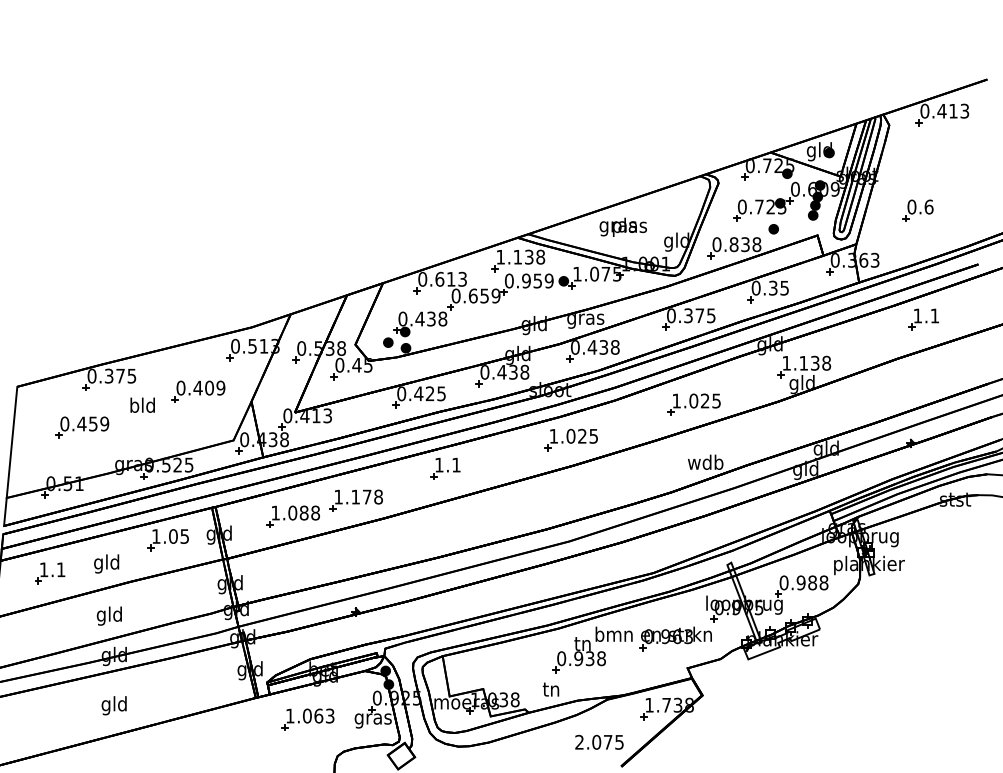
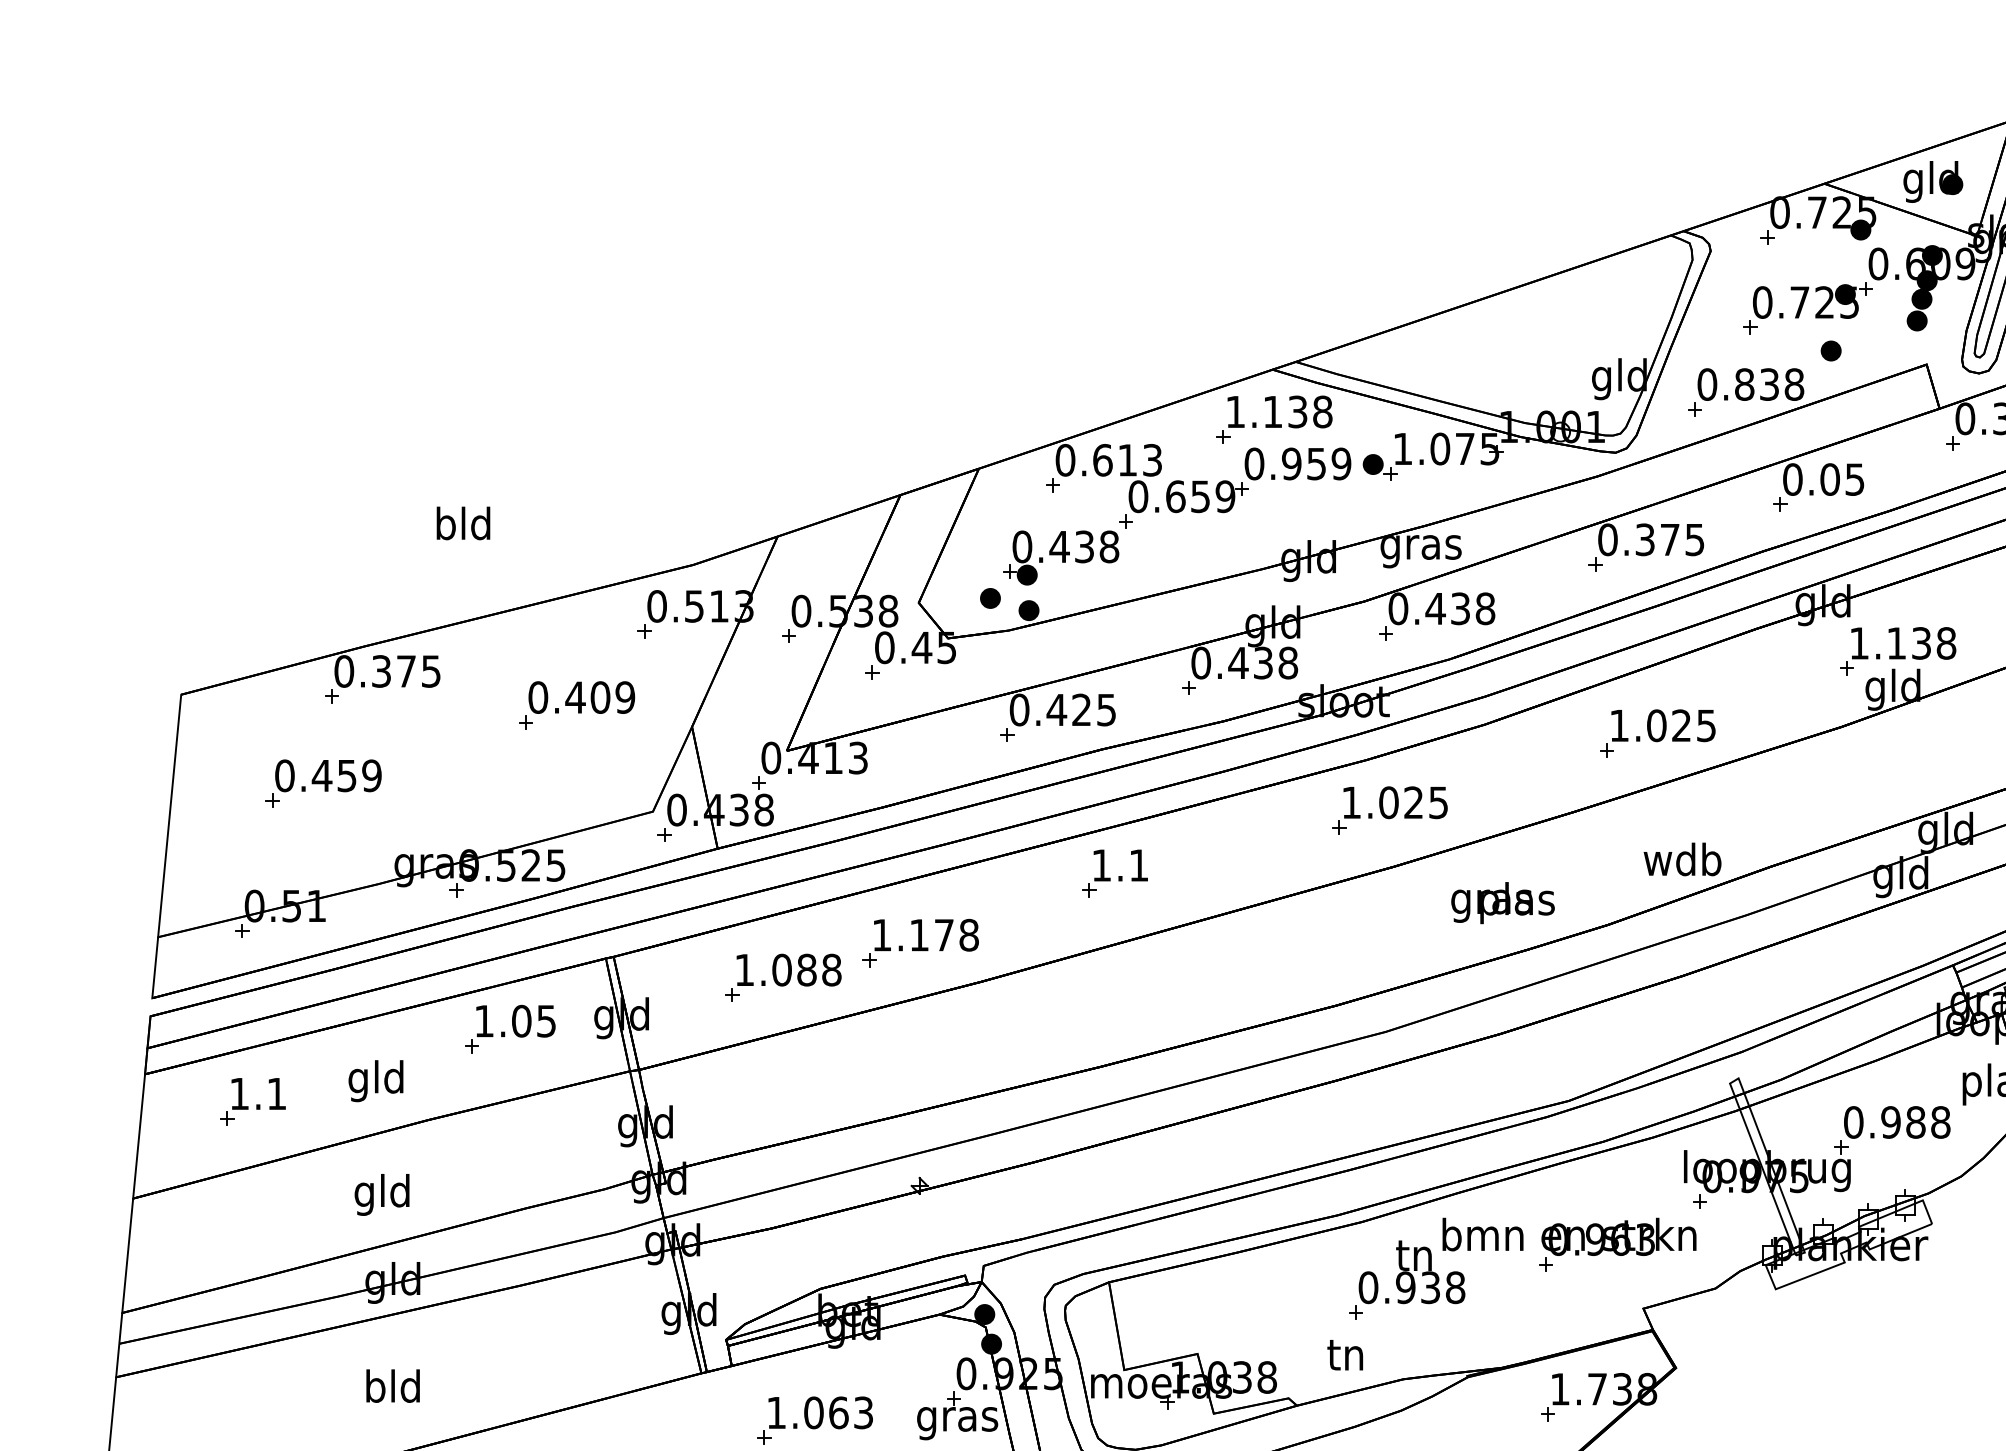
text: (622, 226) -> (1501, 901), moved
text: (772, 287) -> (1828, 478), 0.35 -> 0.05
text: (142, 404) -> (462, 521), moved
text: (105, 705) -> (373, 1389), gld -> bld

